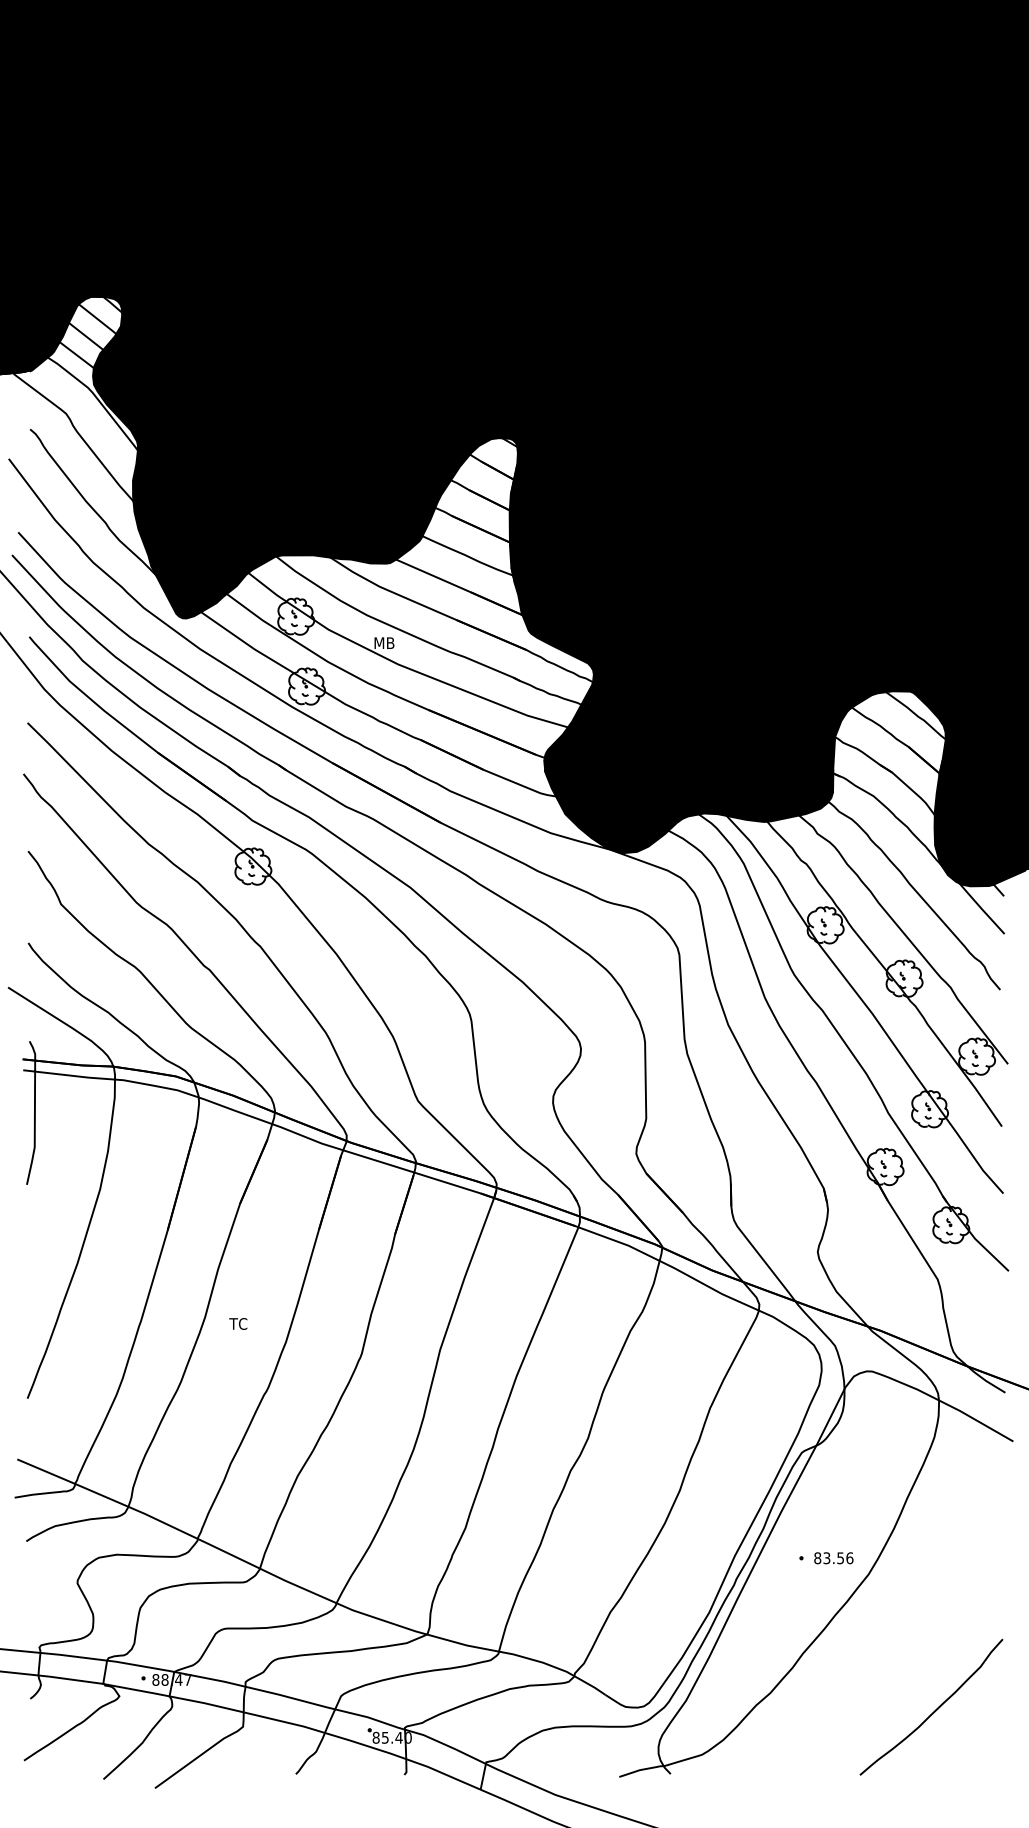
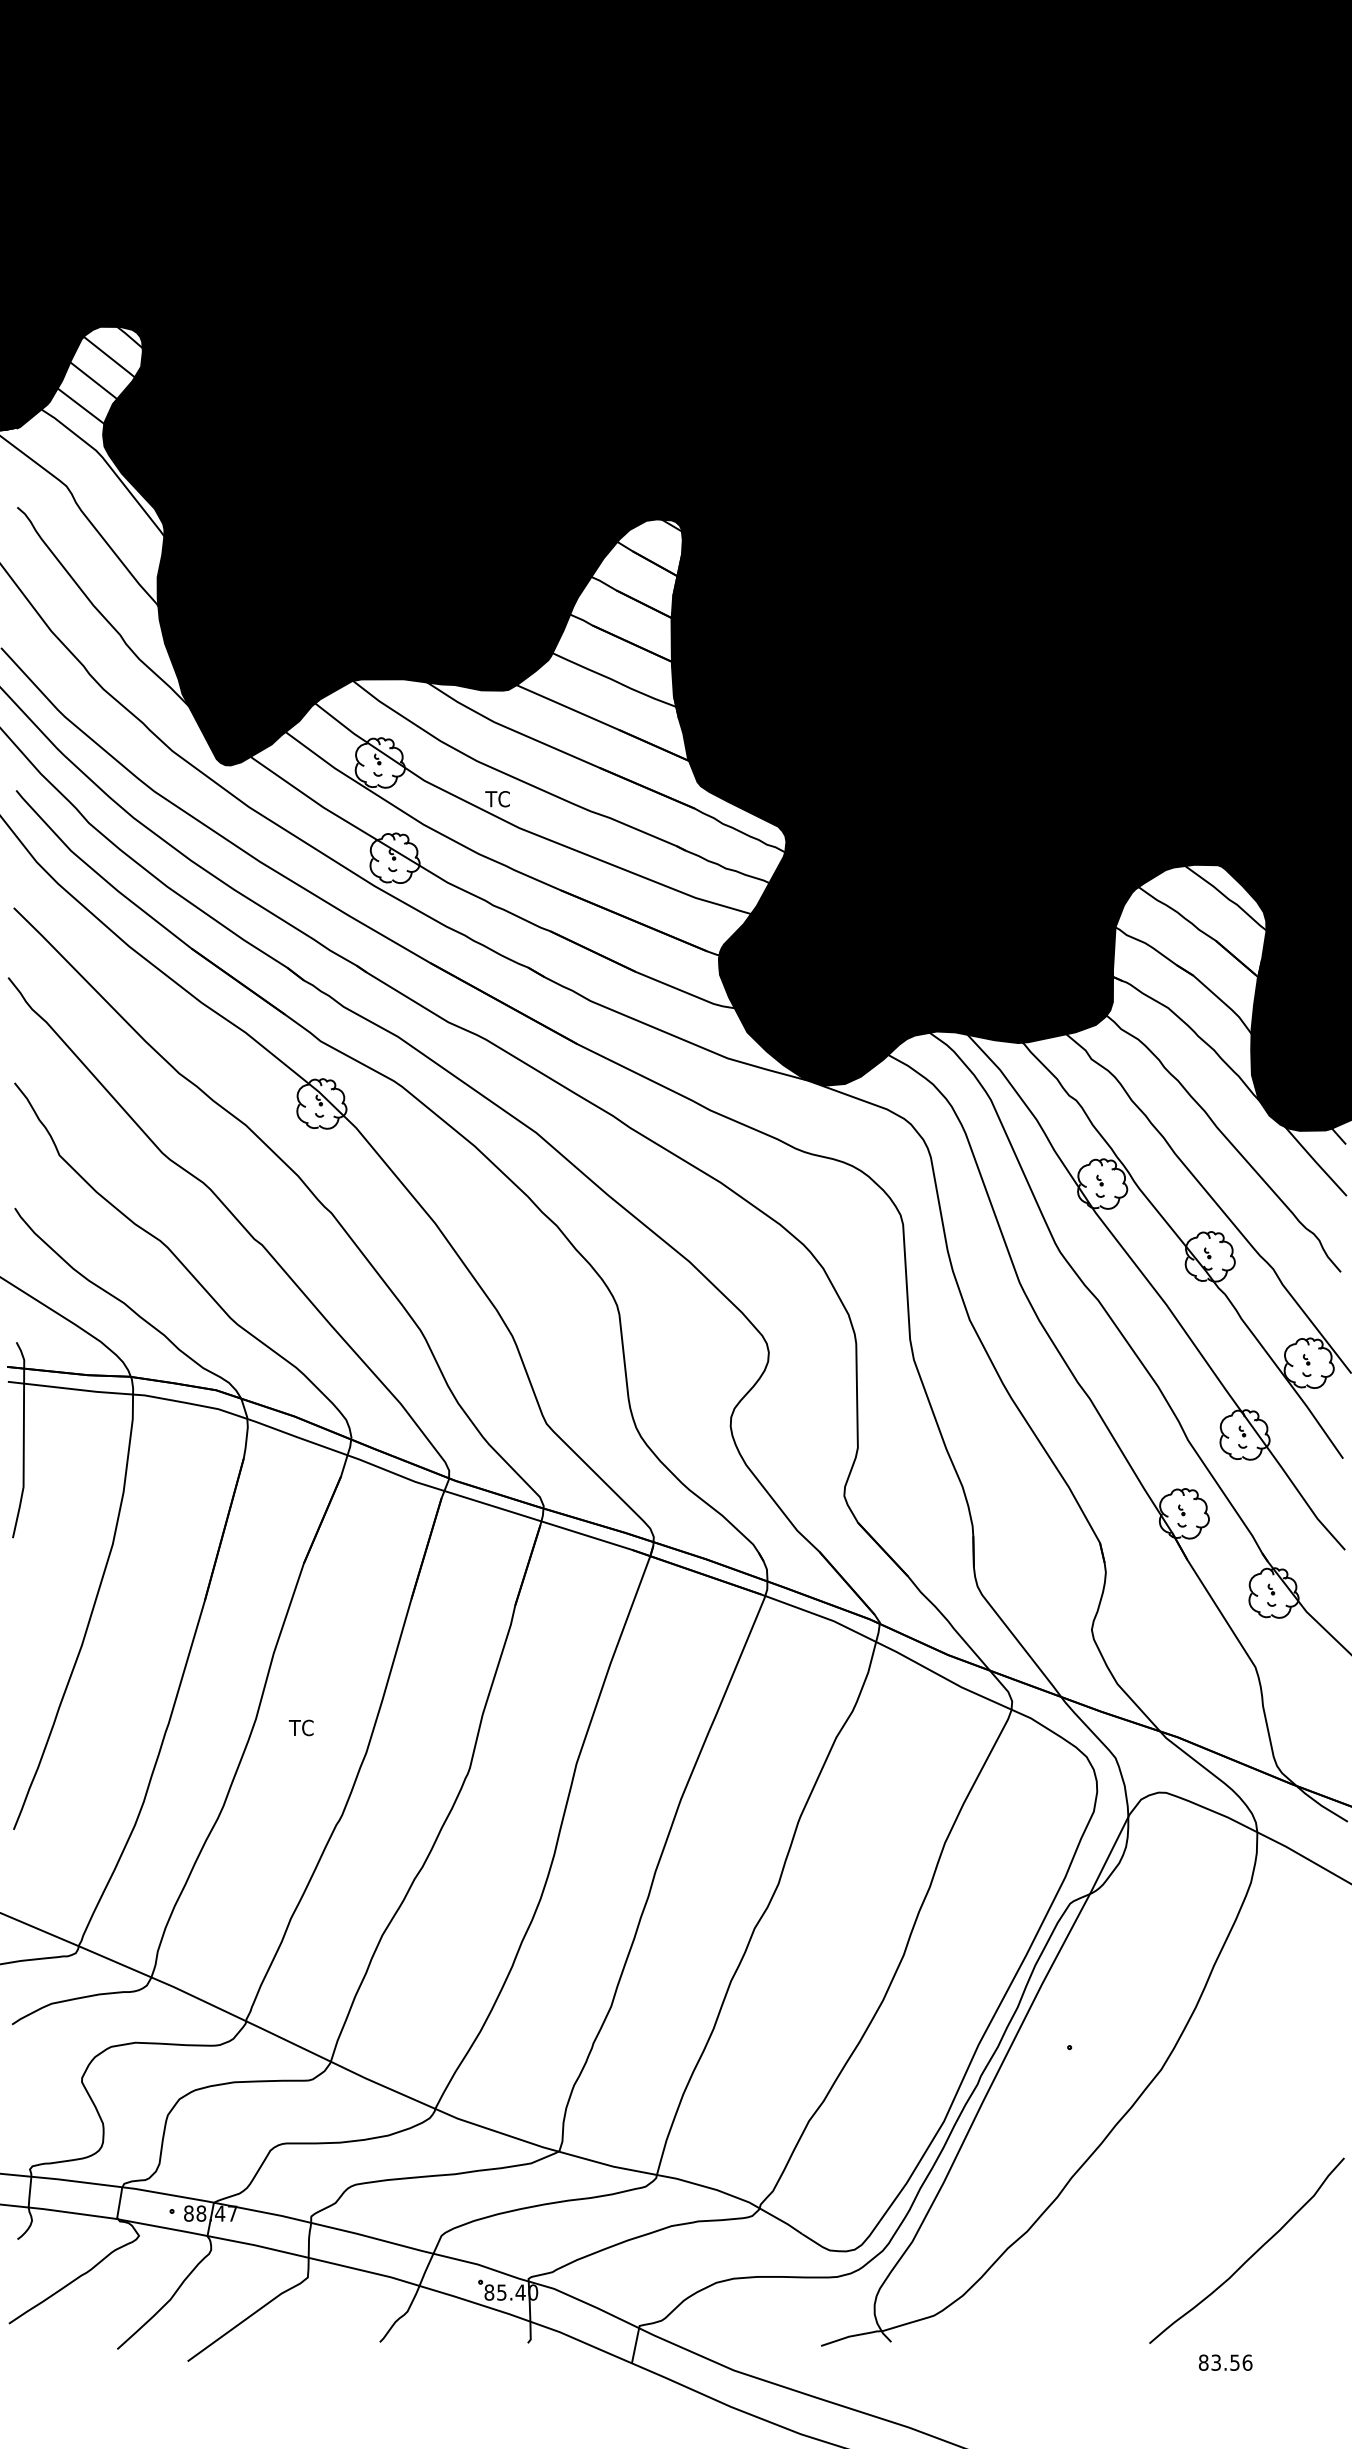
text: (383, 643) -> (499, 799), MB -> TC
text: (833, 1558) -> (1225, 2363), moved

